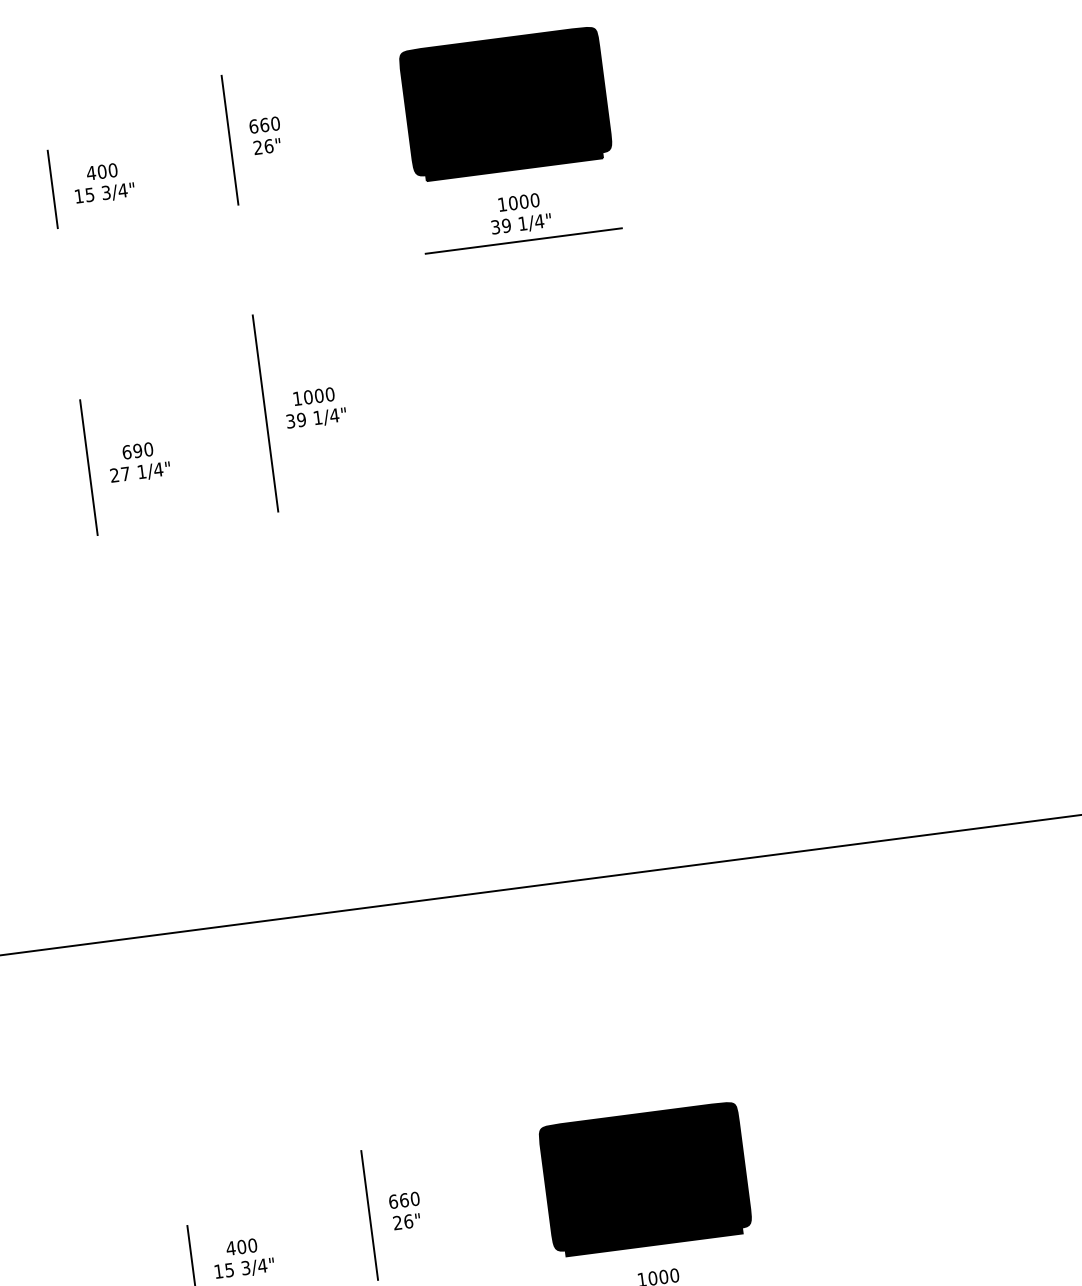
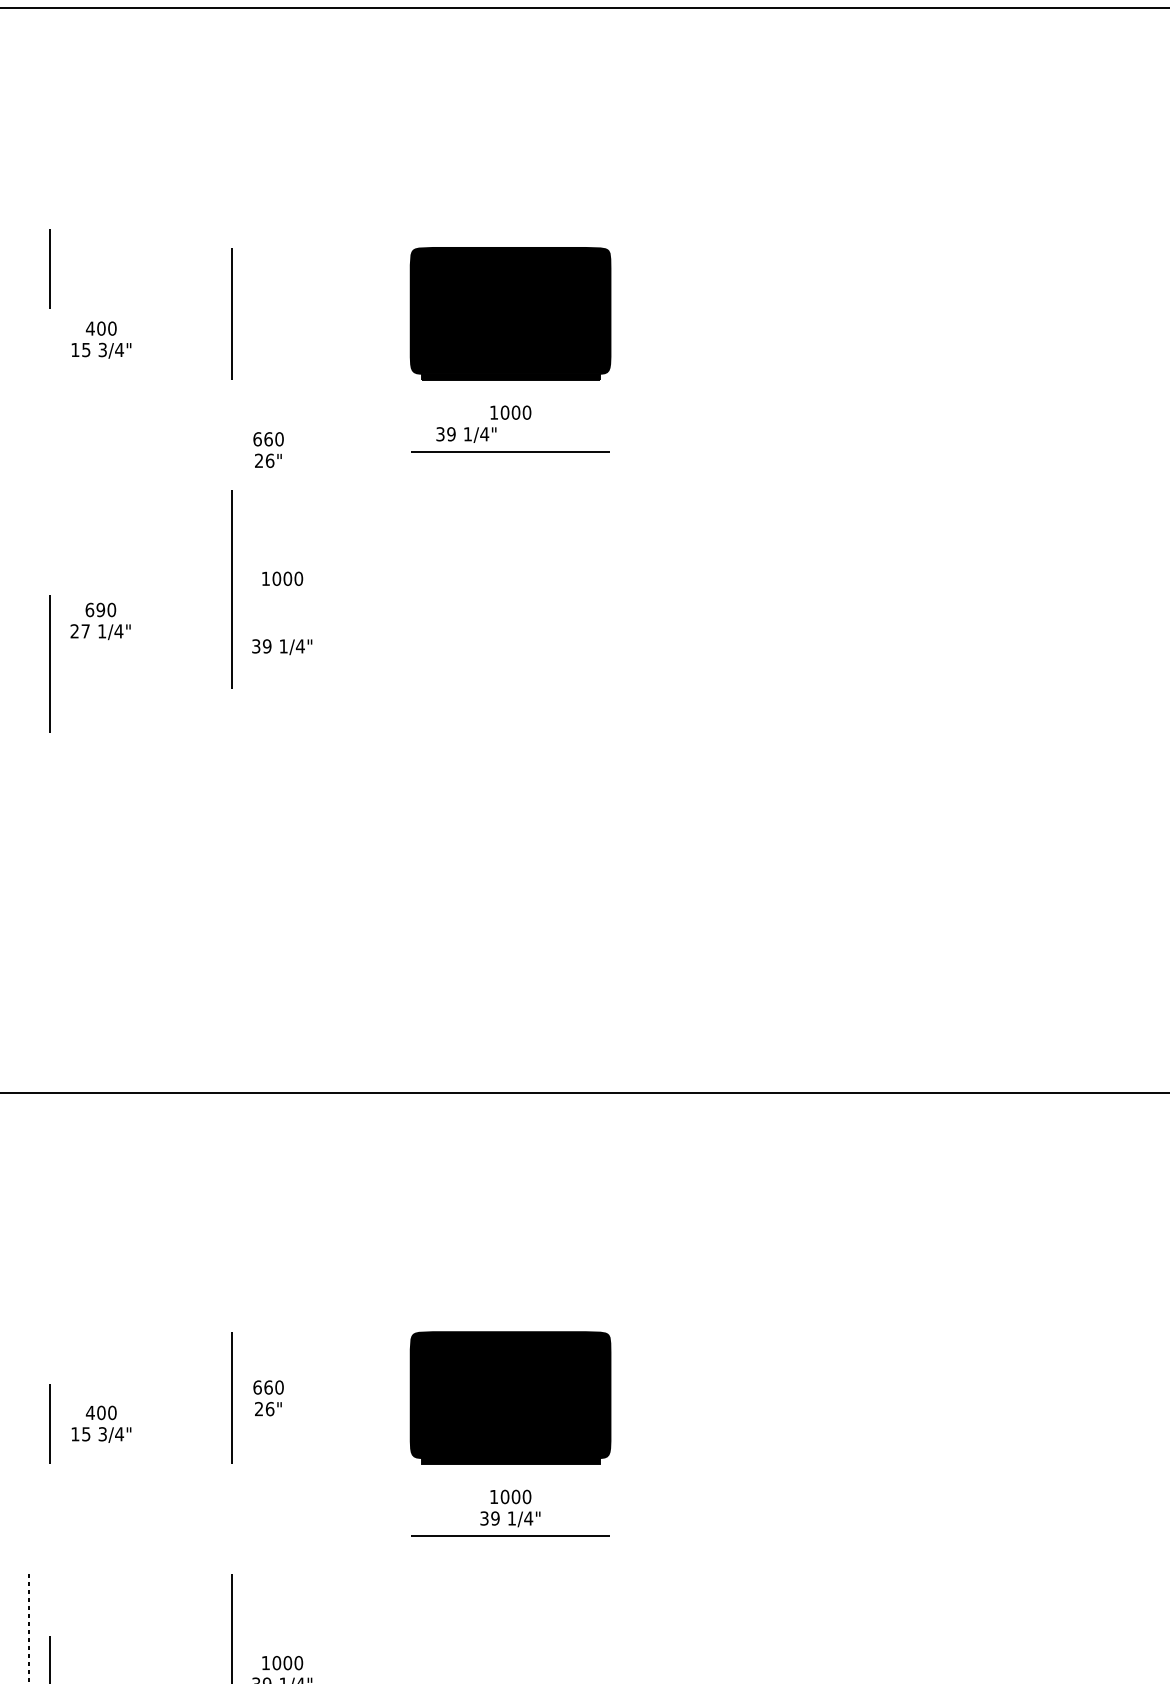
text: (265, 135) -> (268, 449), moved
line: (52, 189) -> (49, 268), moved
text: (521, 224) -> (466, 434), moved
text: (316, 419) -> (282, 647), moved
line: (88, 466) -> (49, 663), moved

